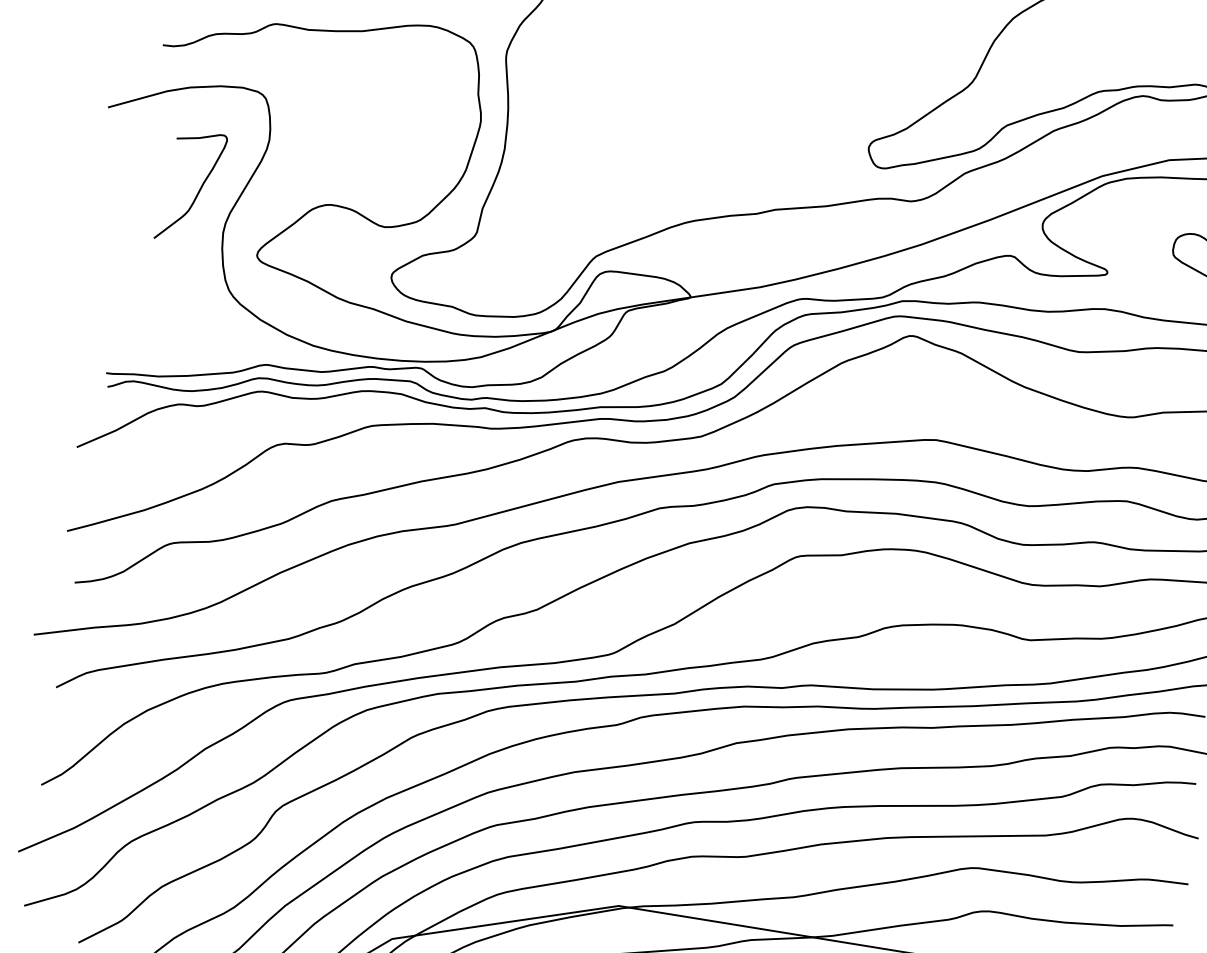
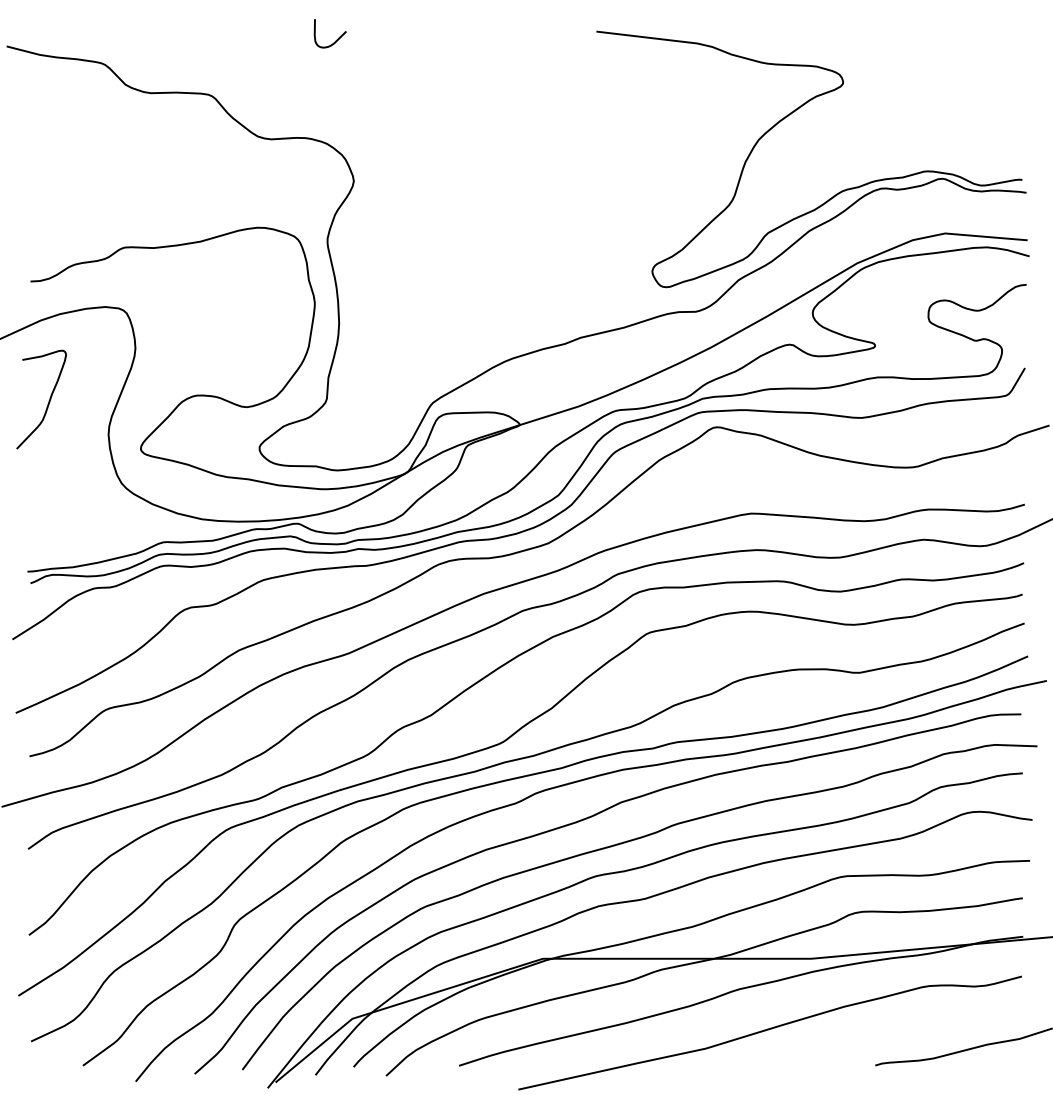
curve: (197, 192) -> (47, 403), moved

